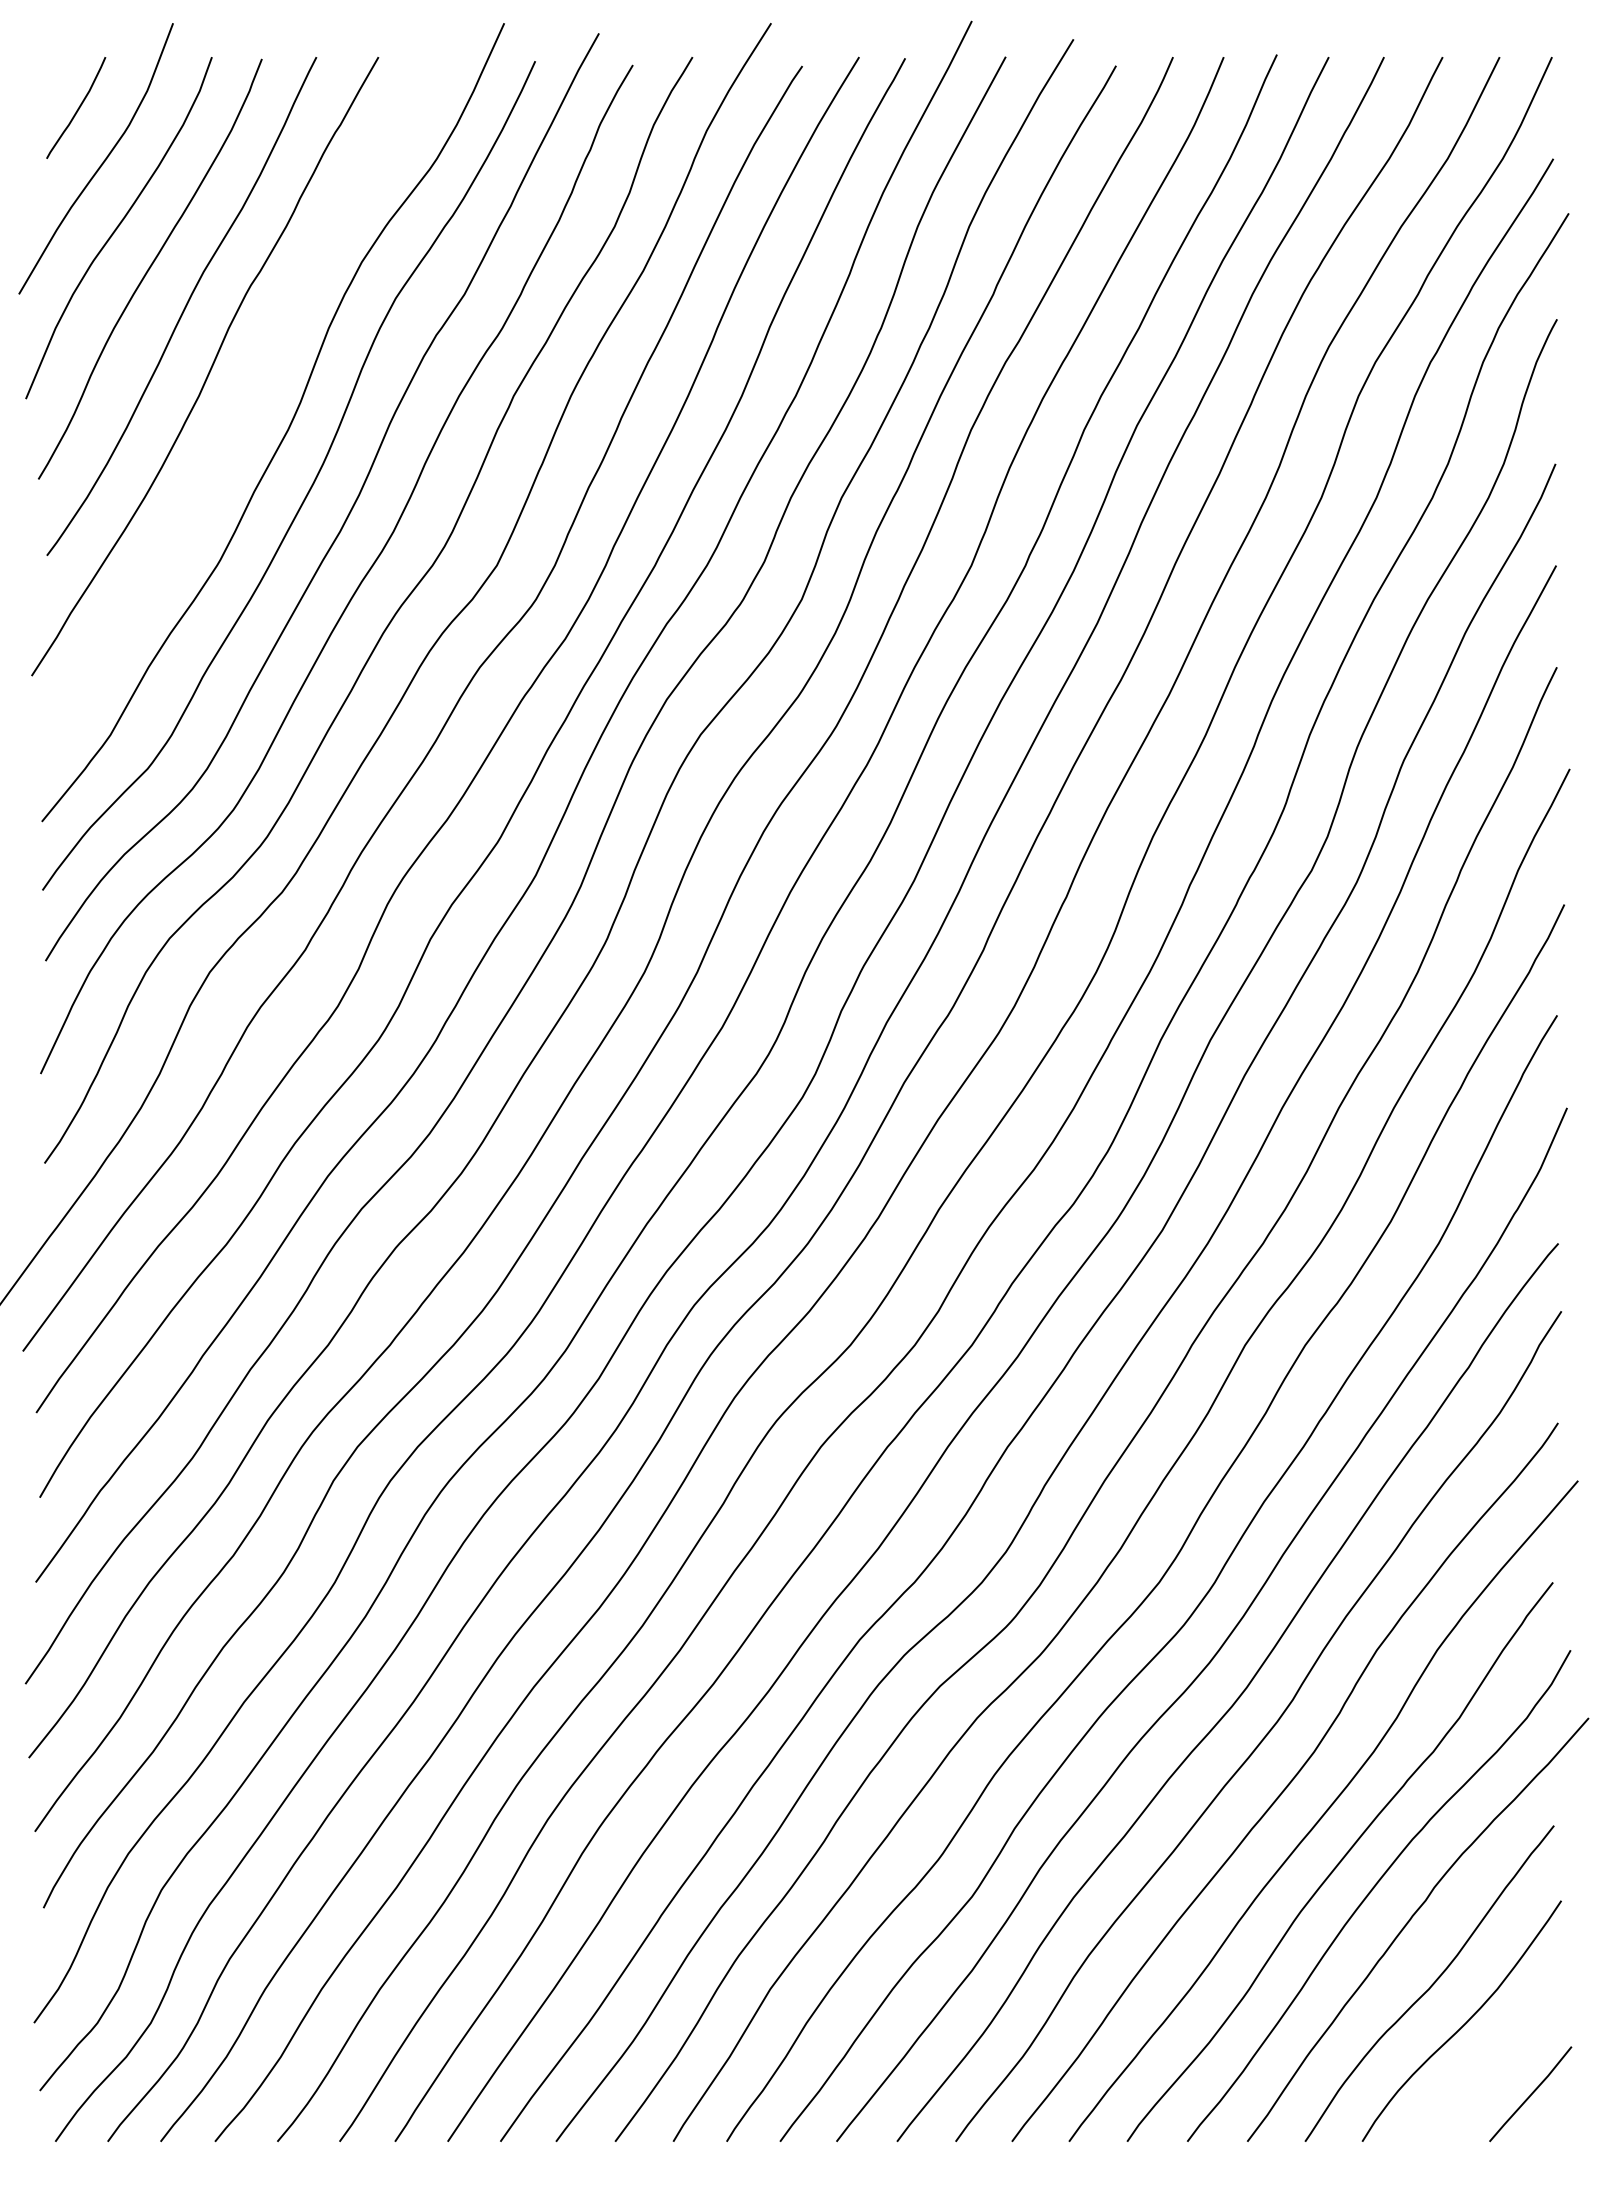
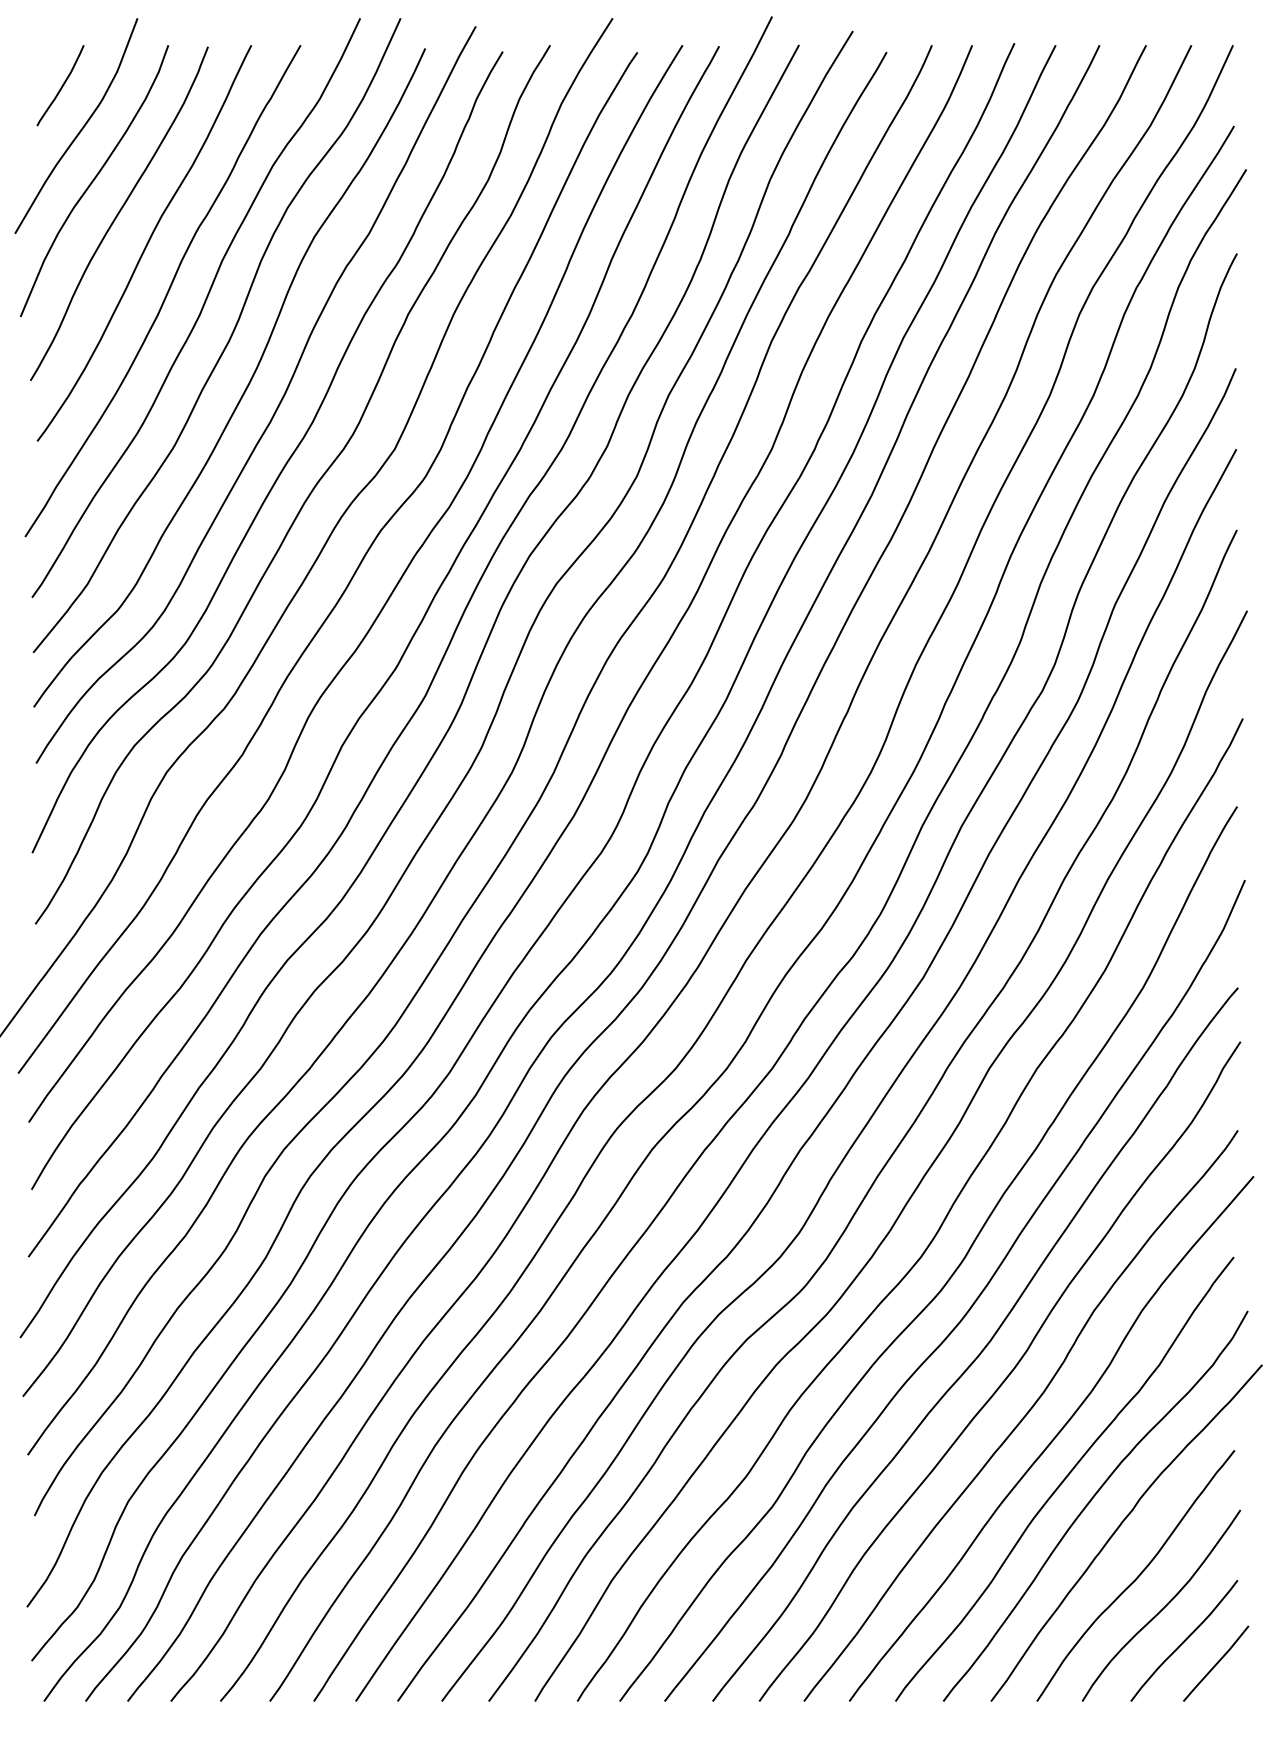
curve: (253, 388) -> (201, 308), added
curve: (1490, 2064) -> (1184, 1640), added

